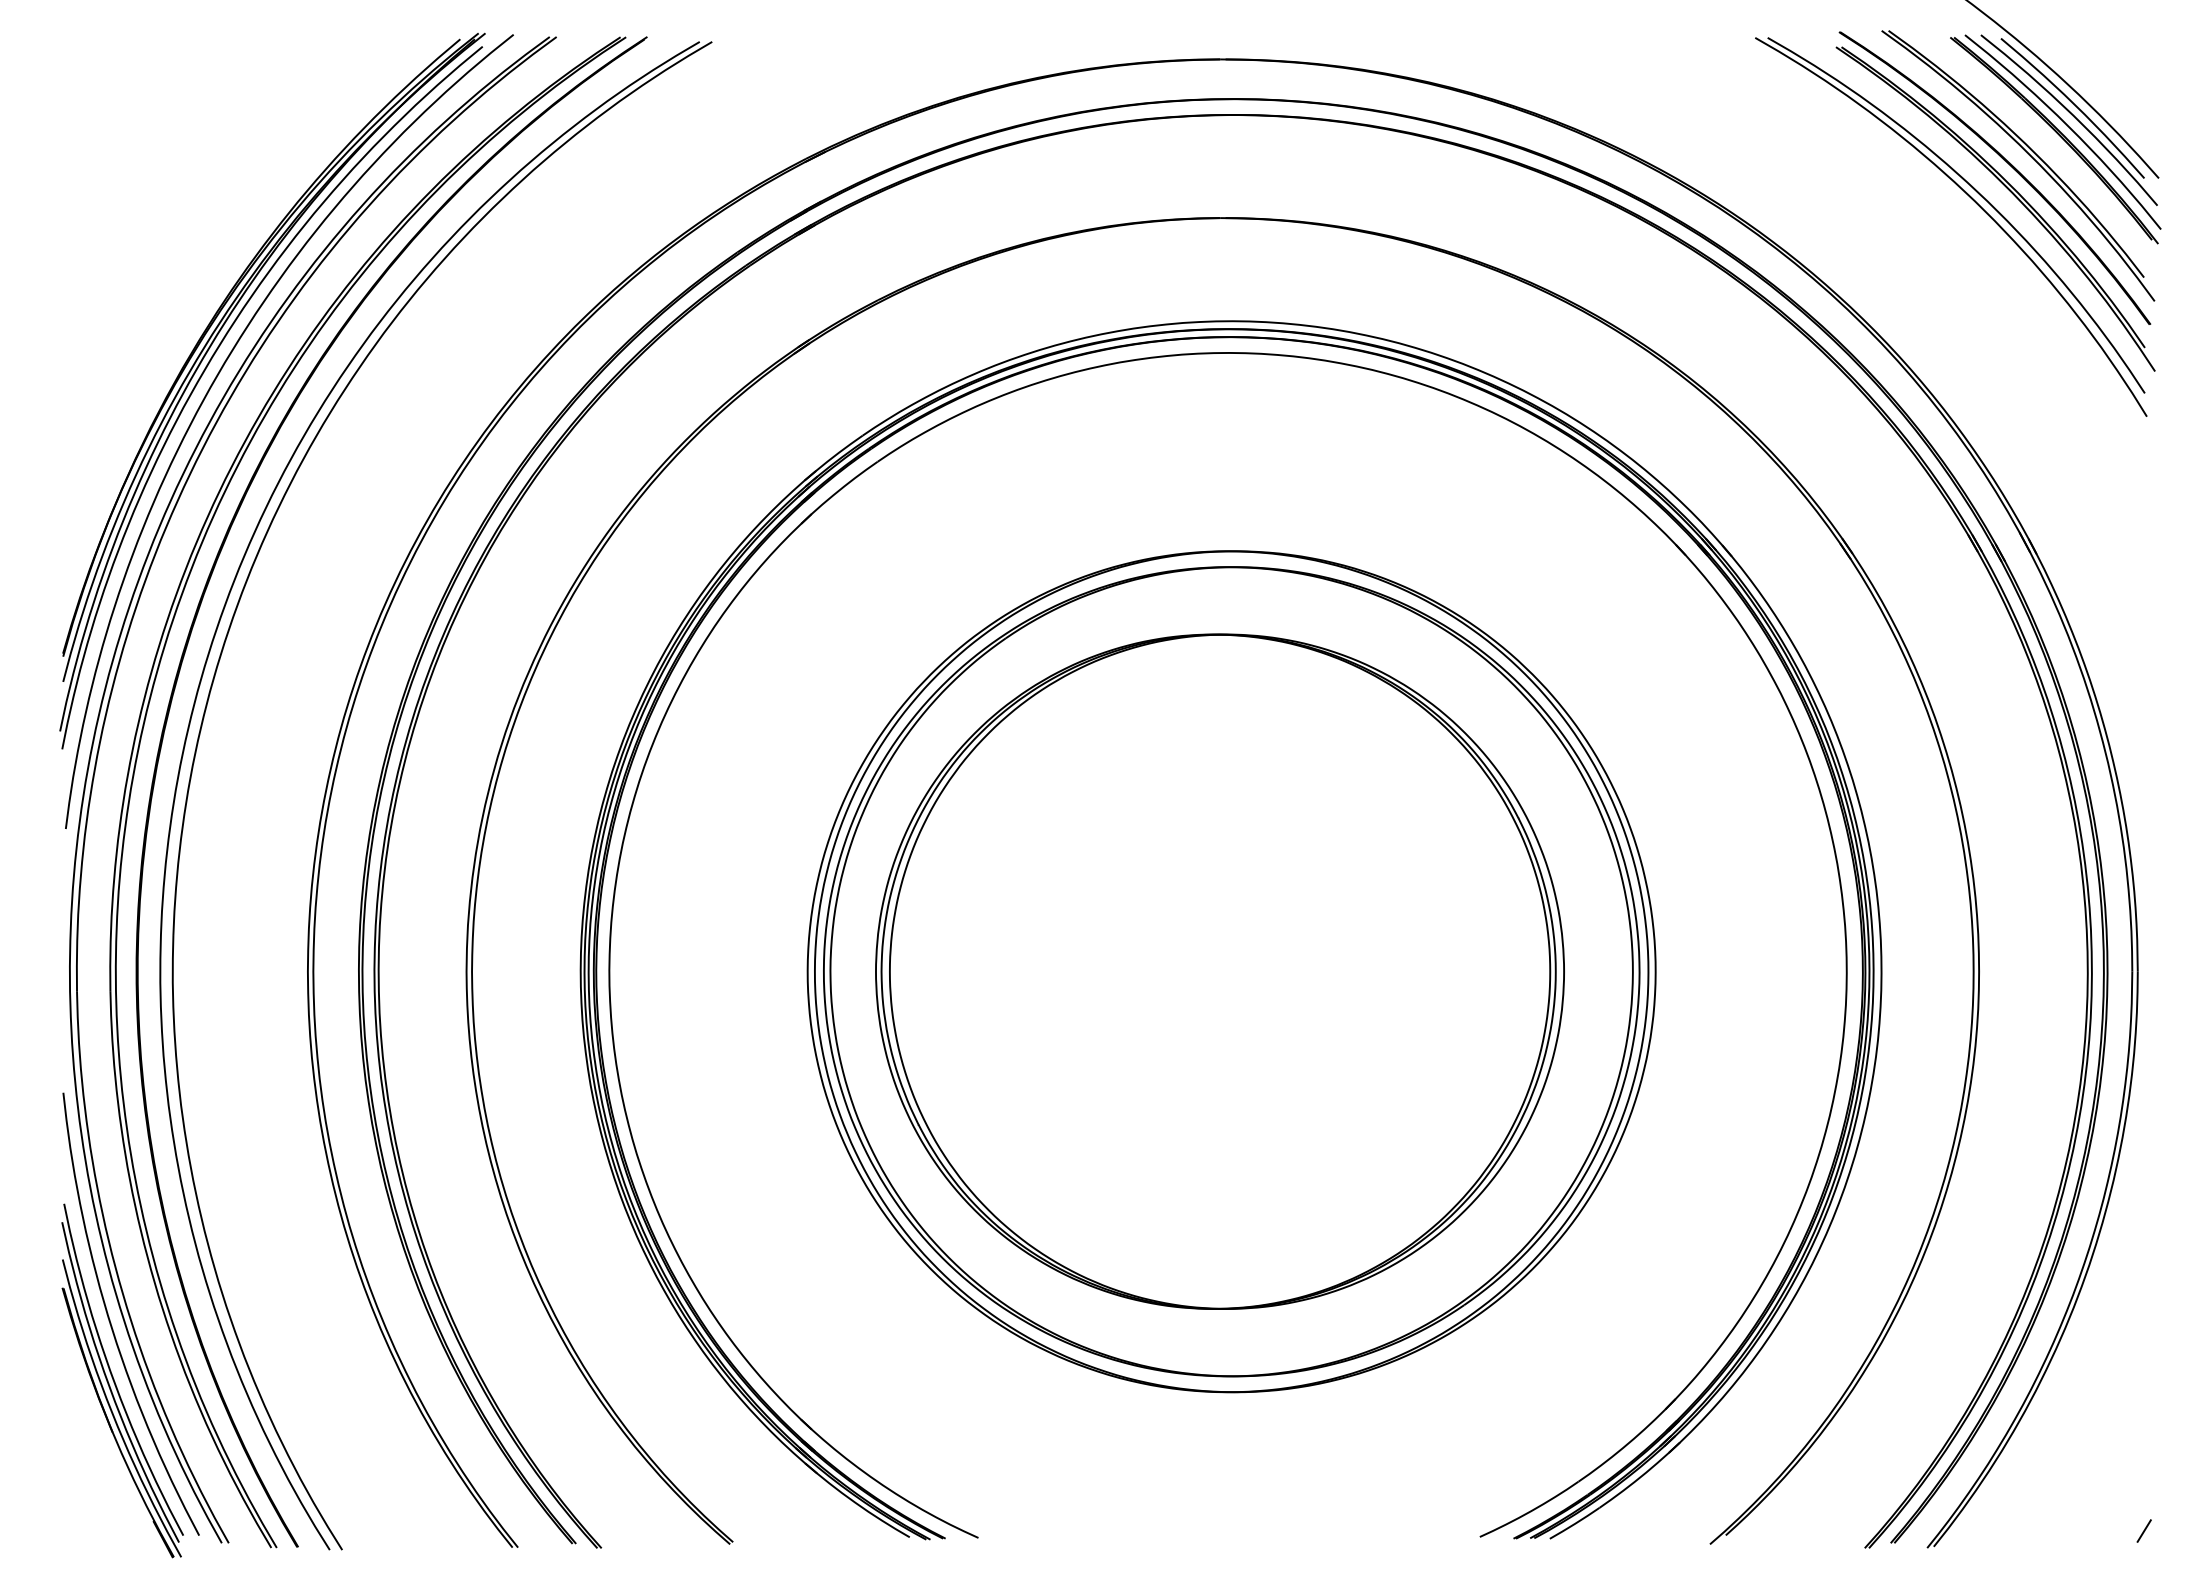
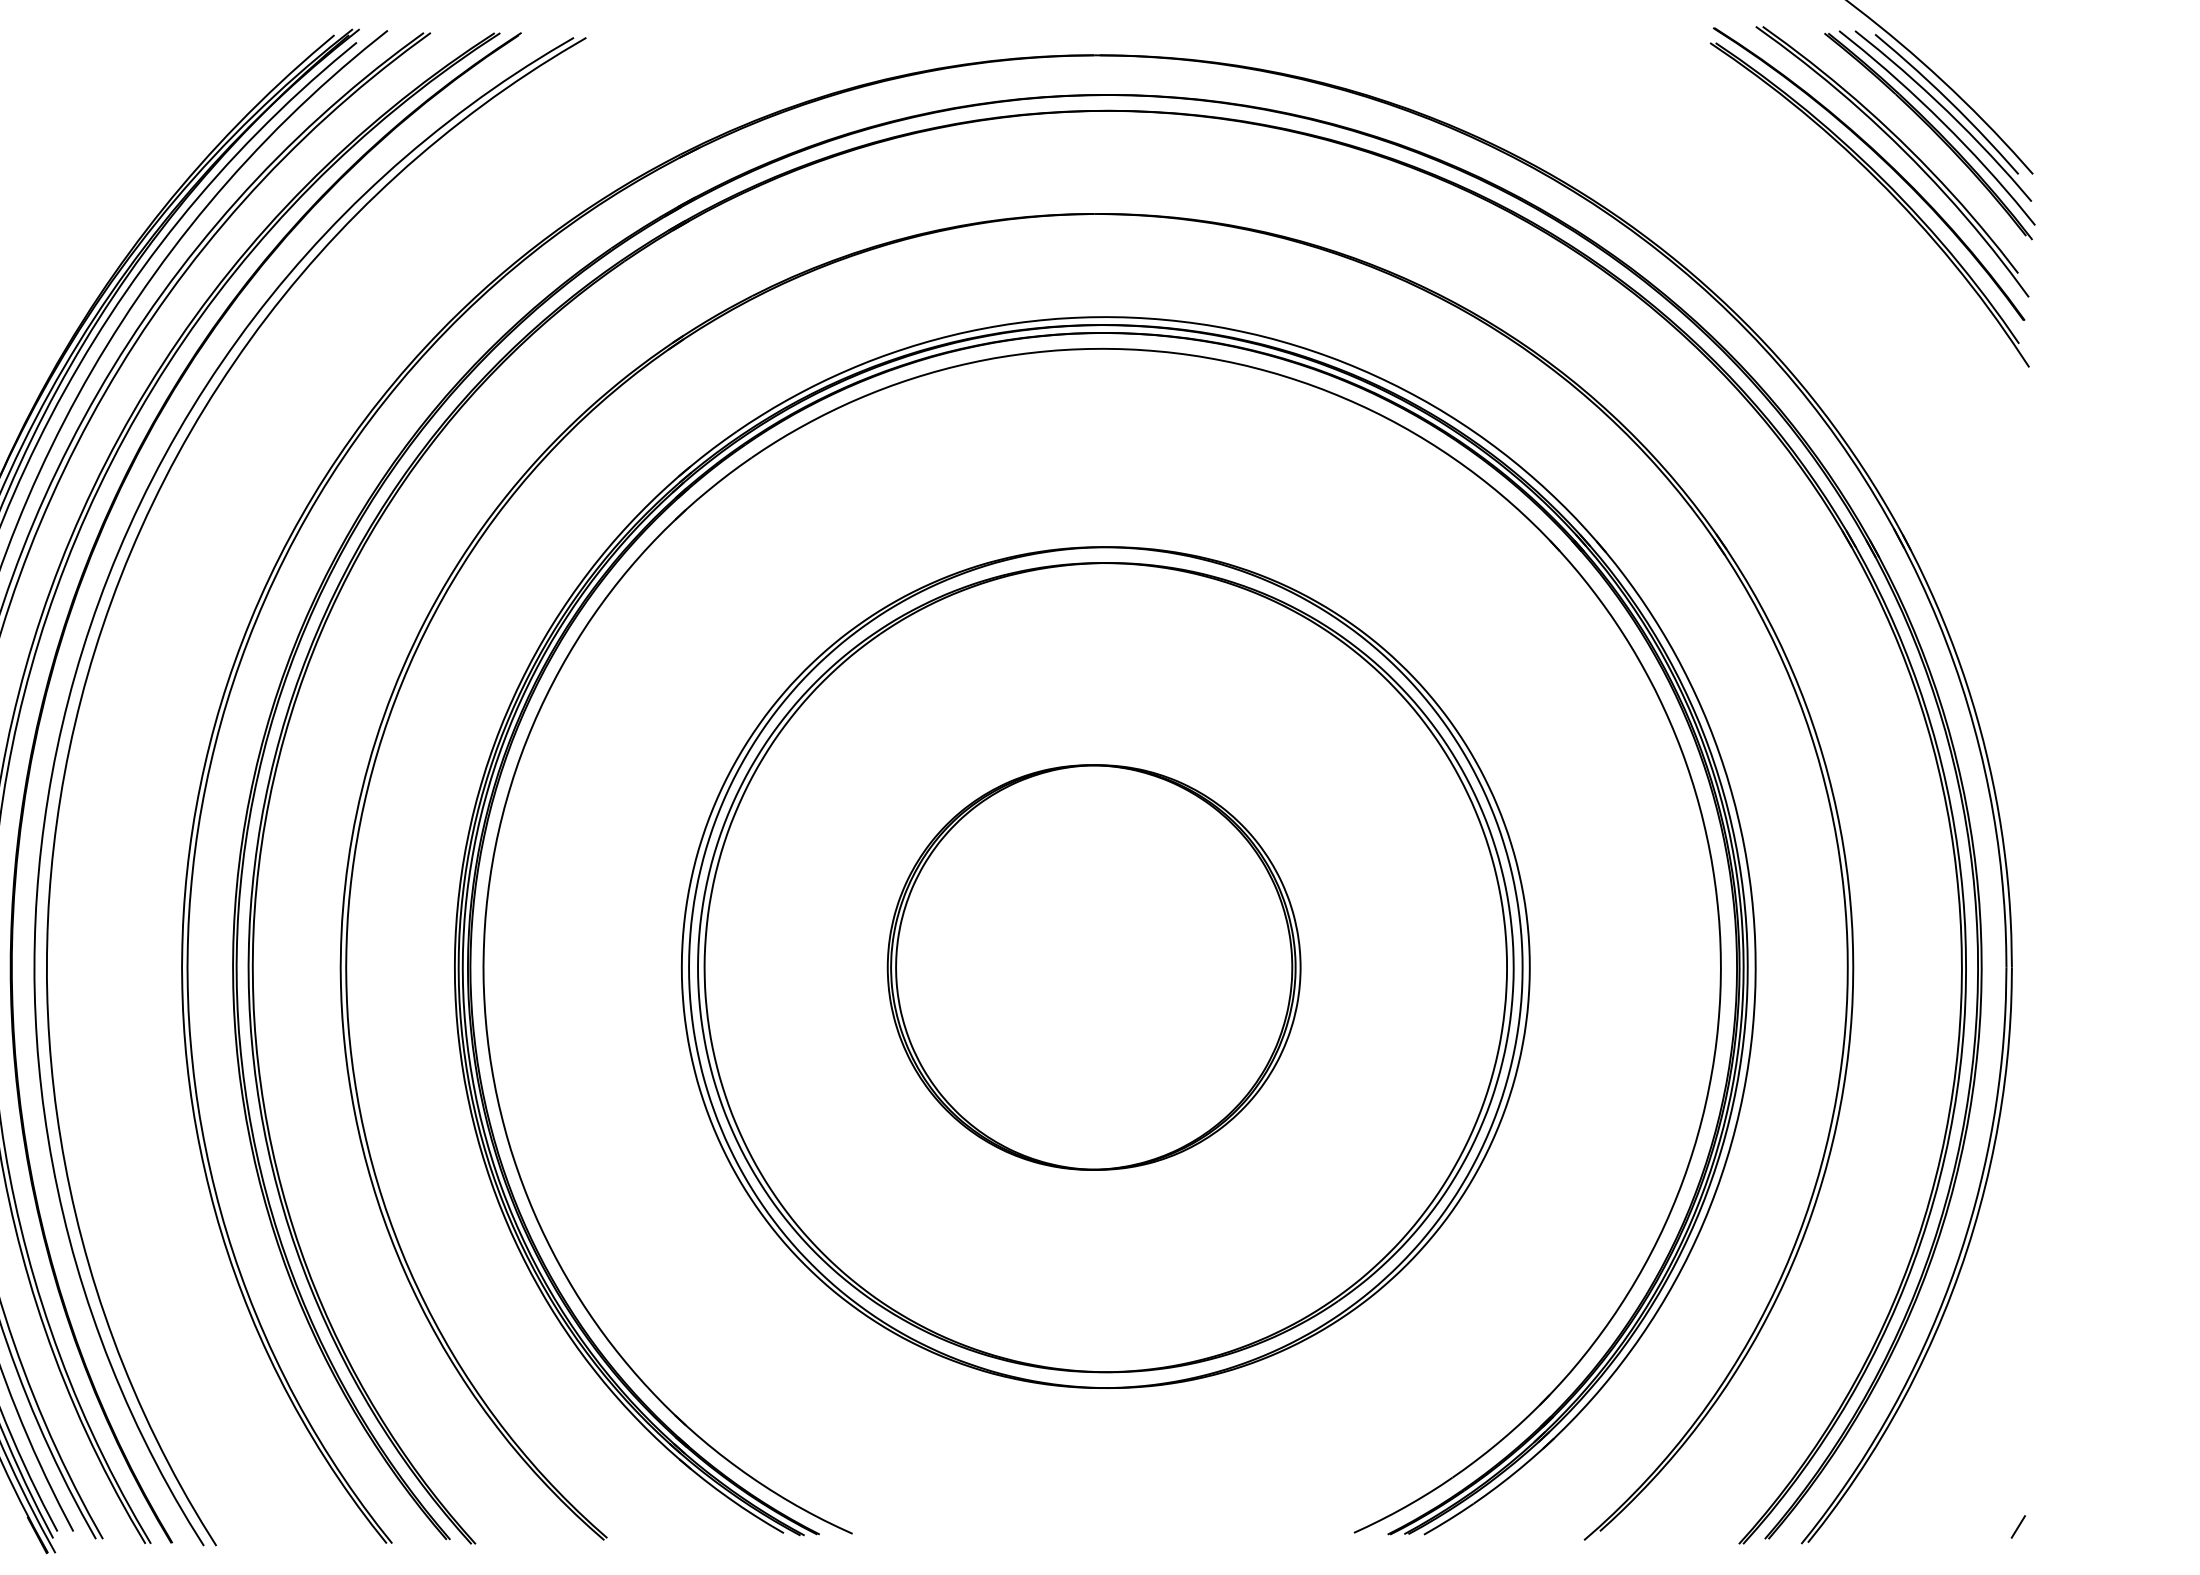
part: (1974, 202) -> (1848, 198), removed
part: (1219, 971) -> (1093, 967), size x0.6

